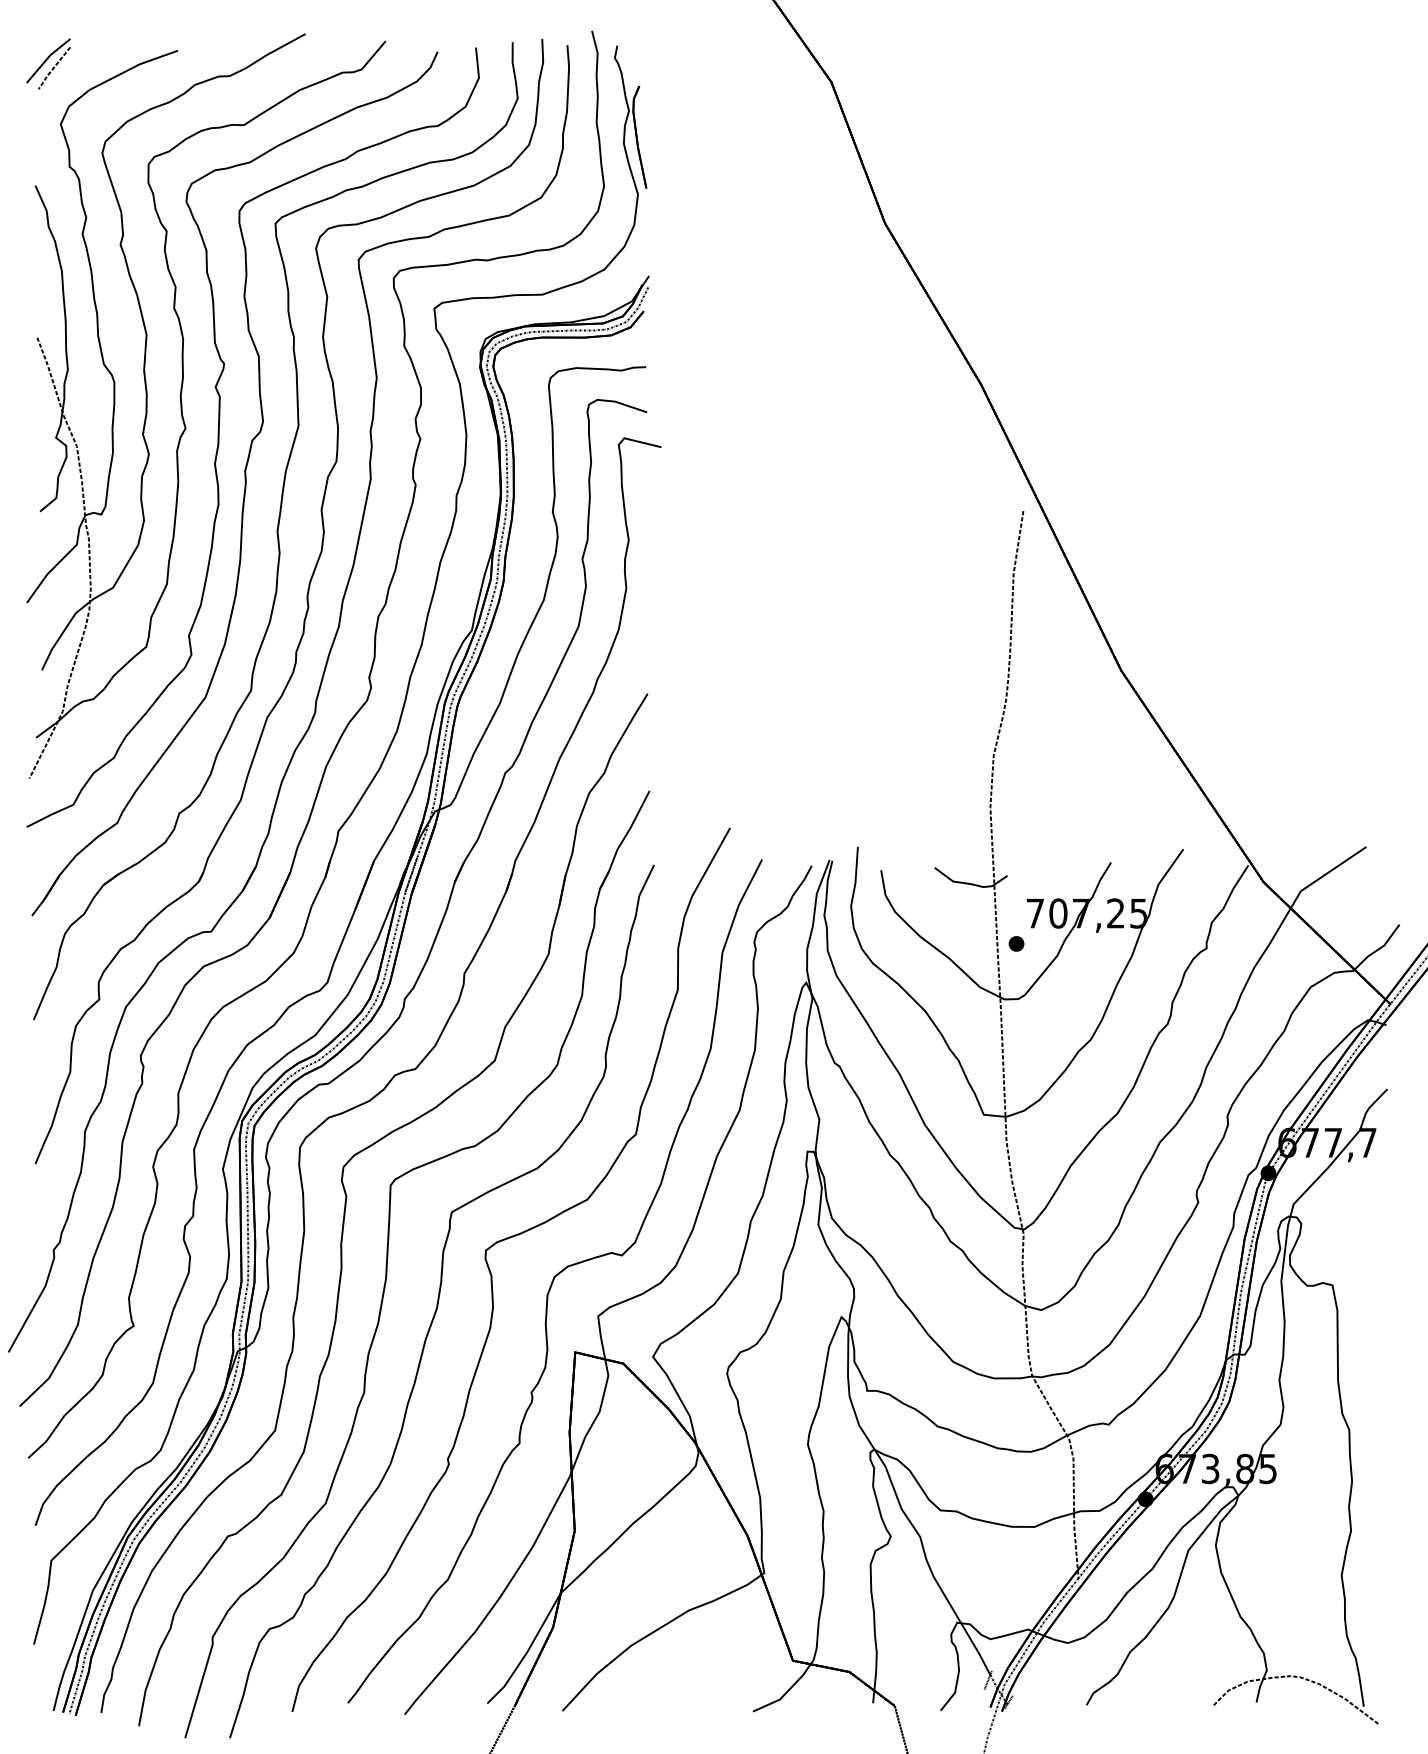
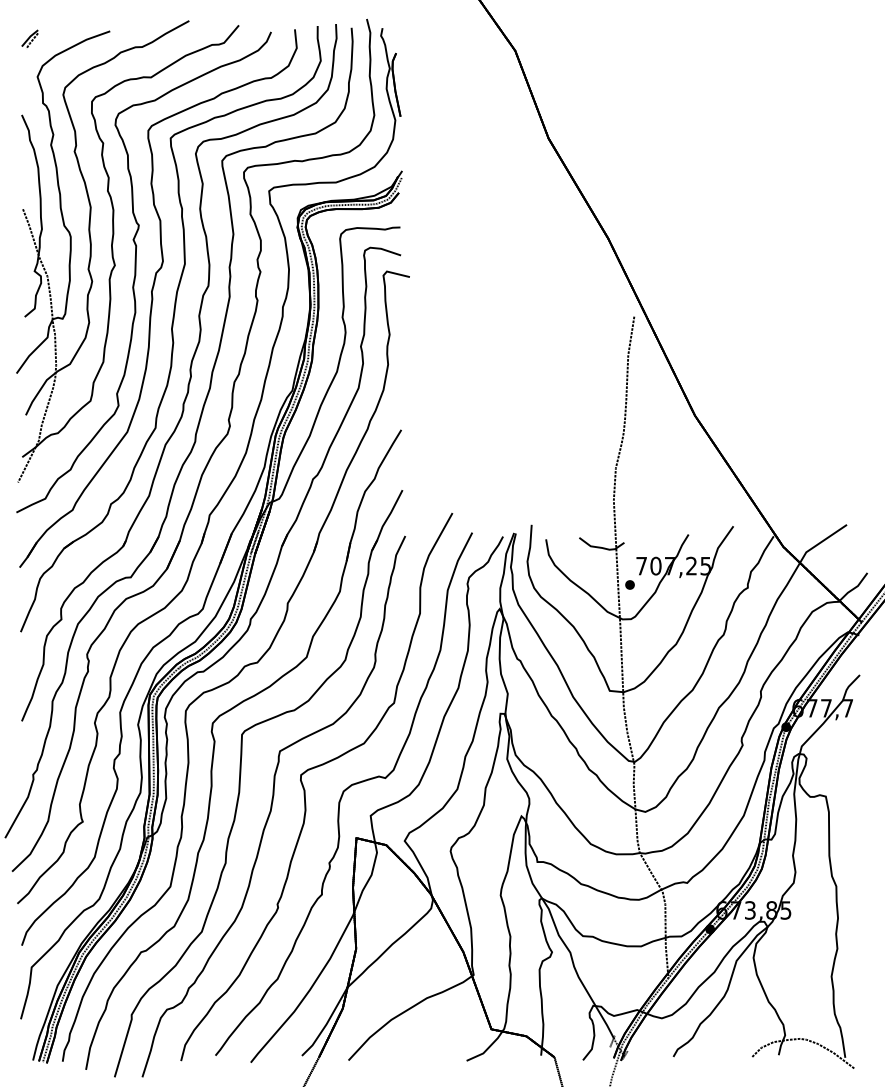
part: (47, 63) -> (29, 39), size x0.6

